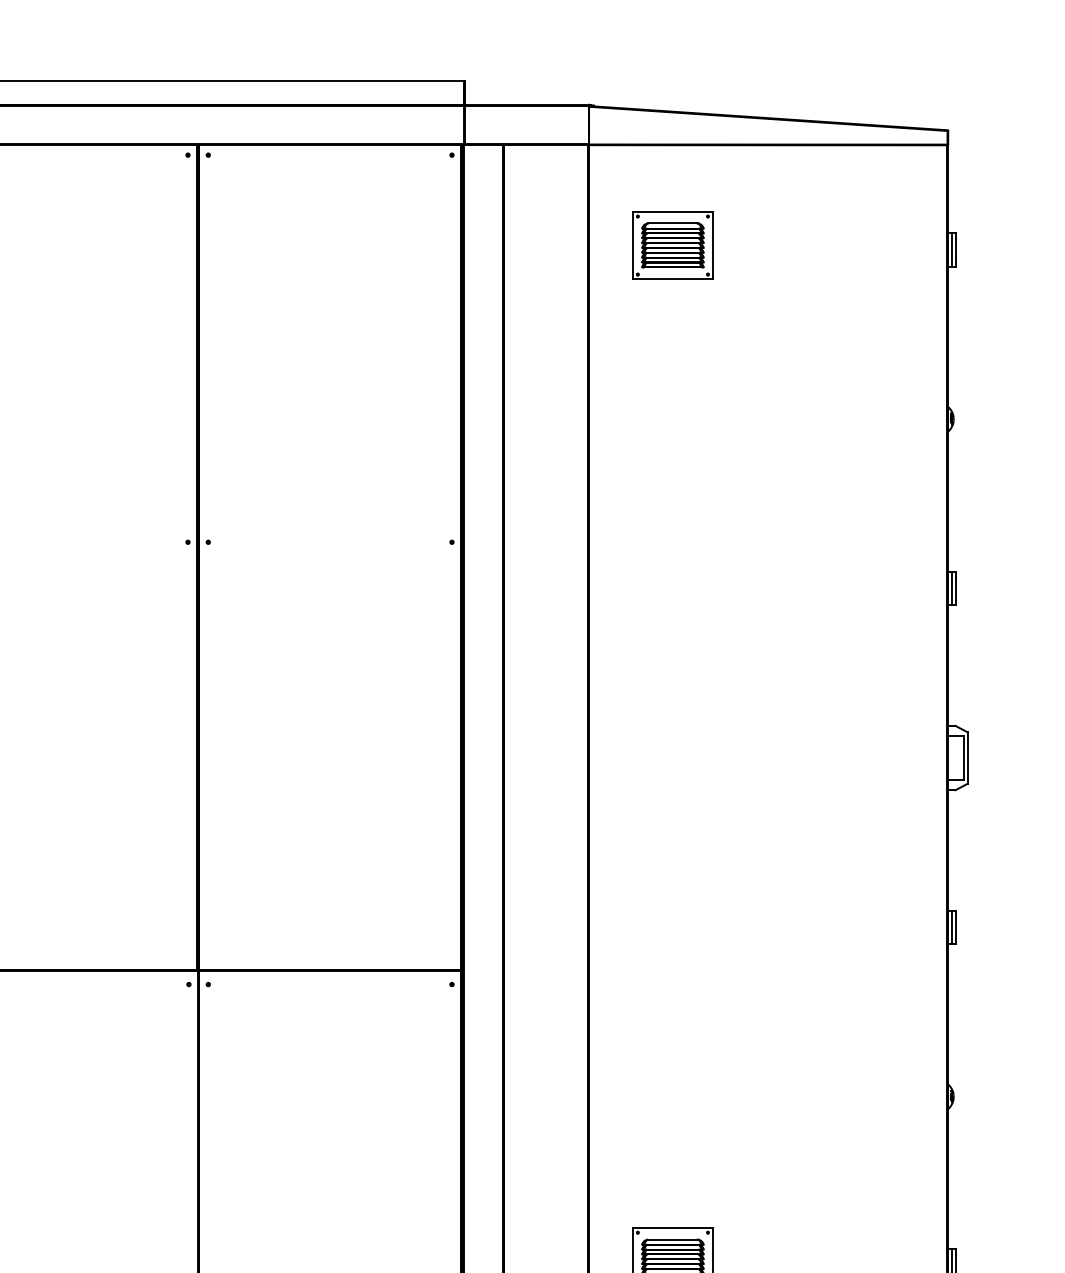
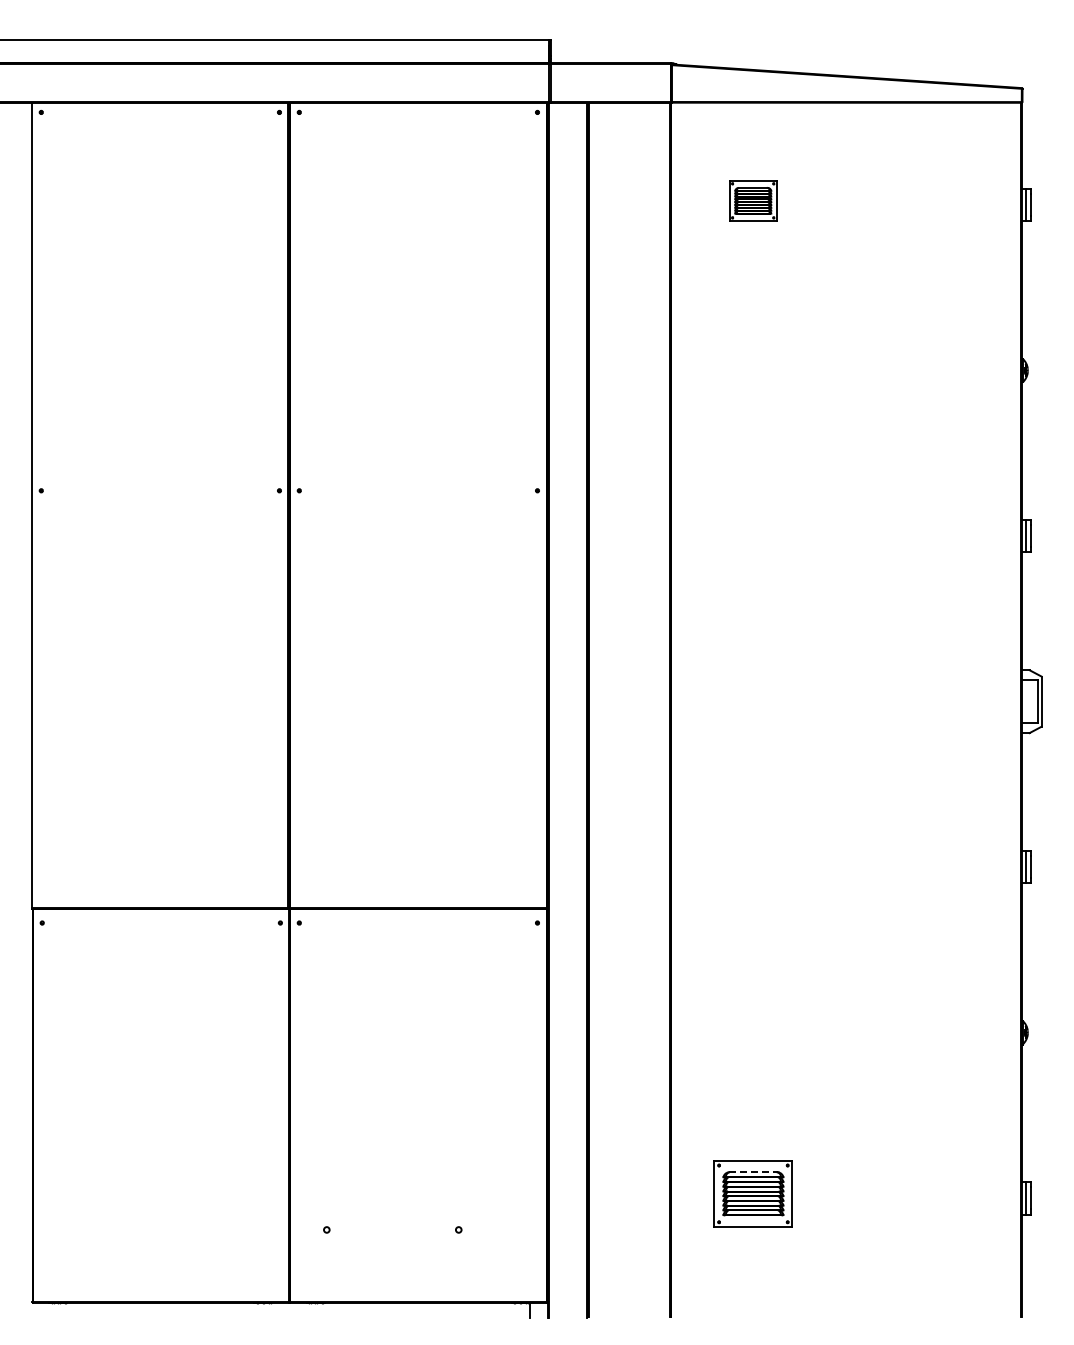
part: (671, 245) -> (752, 200), size x0.6
line: (673, 1239) -> (753, 1172), solid -> dashed

